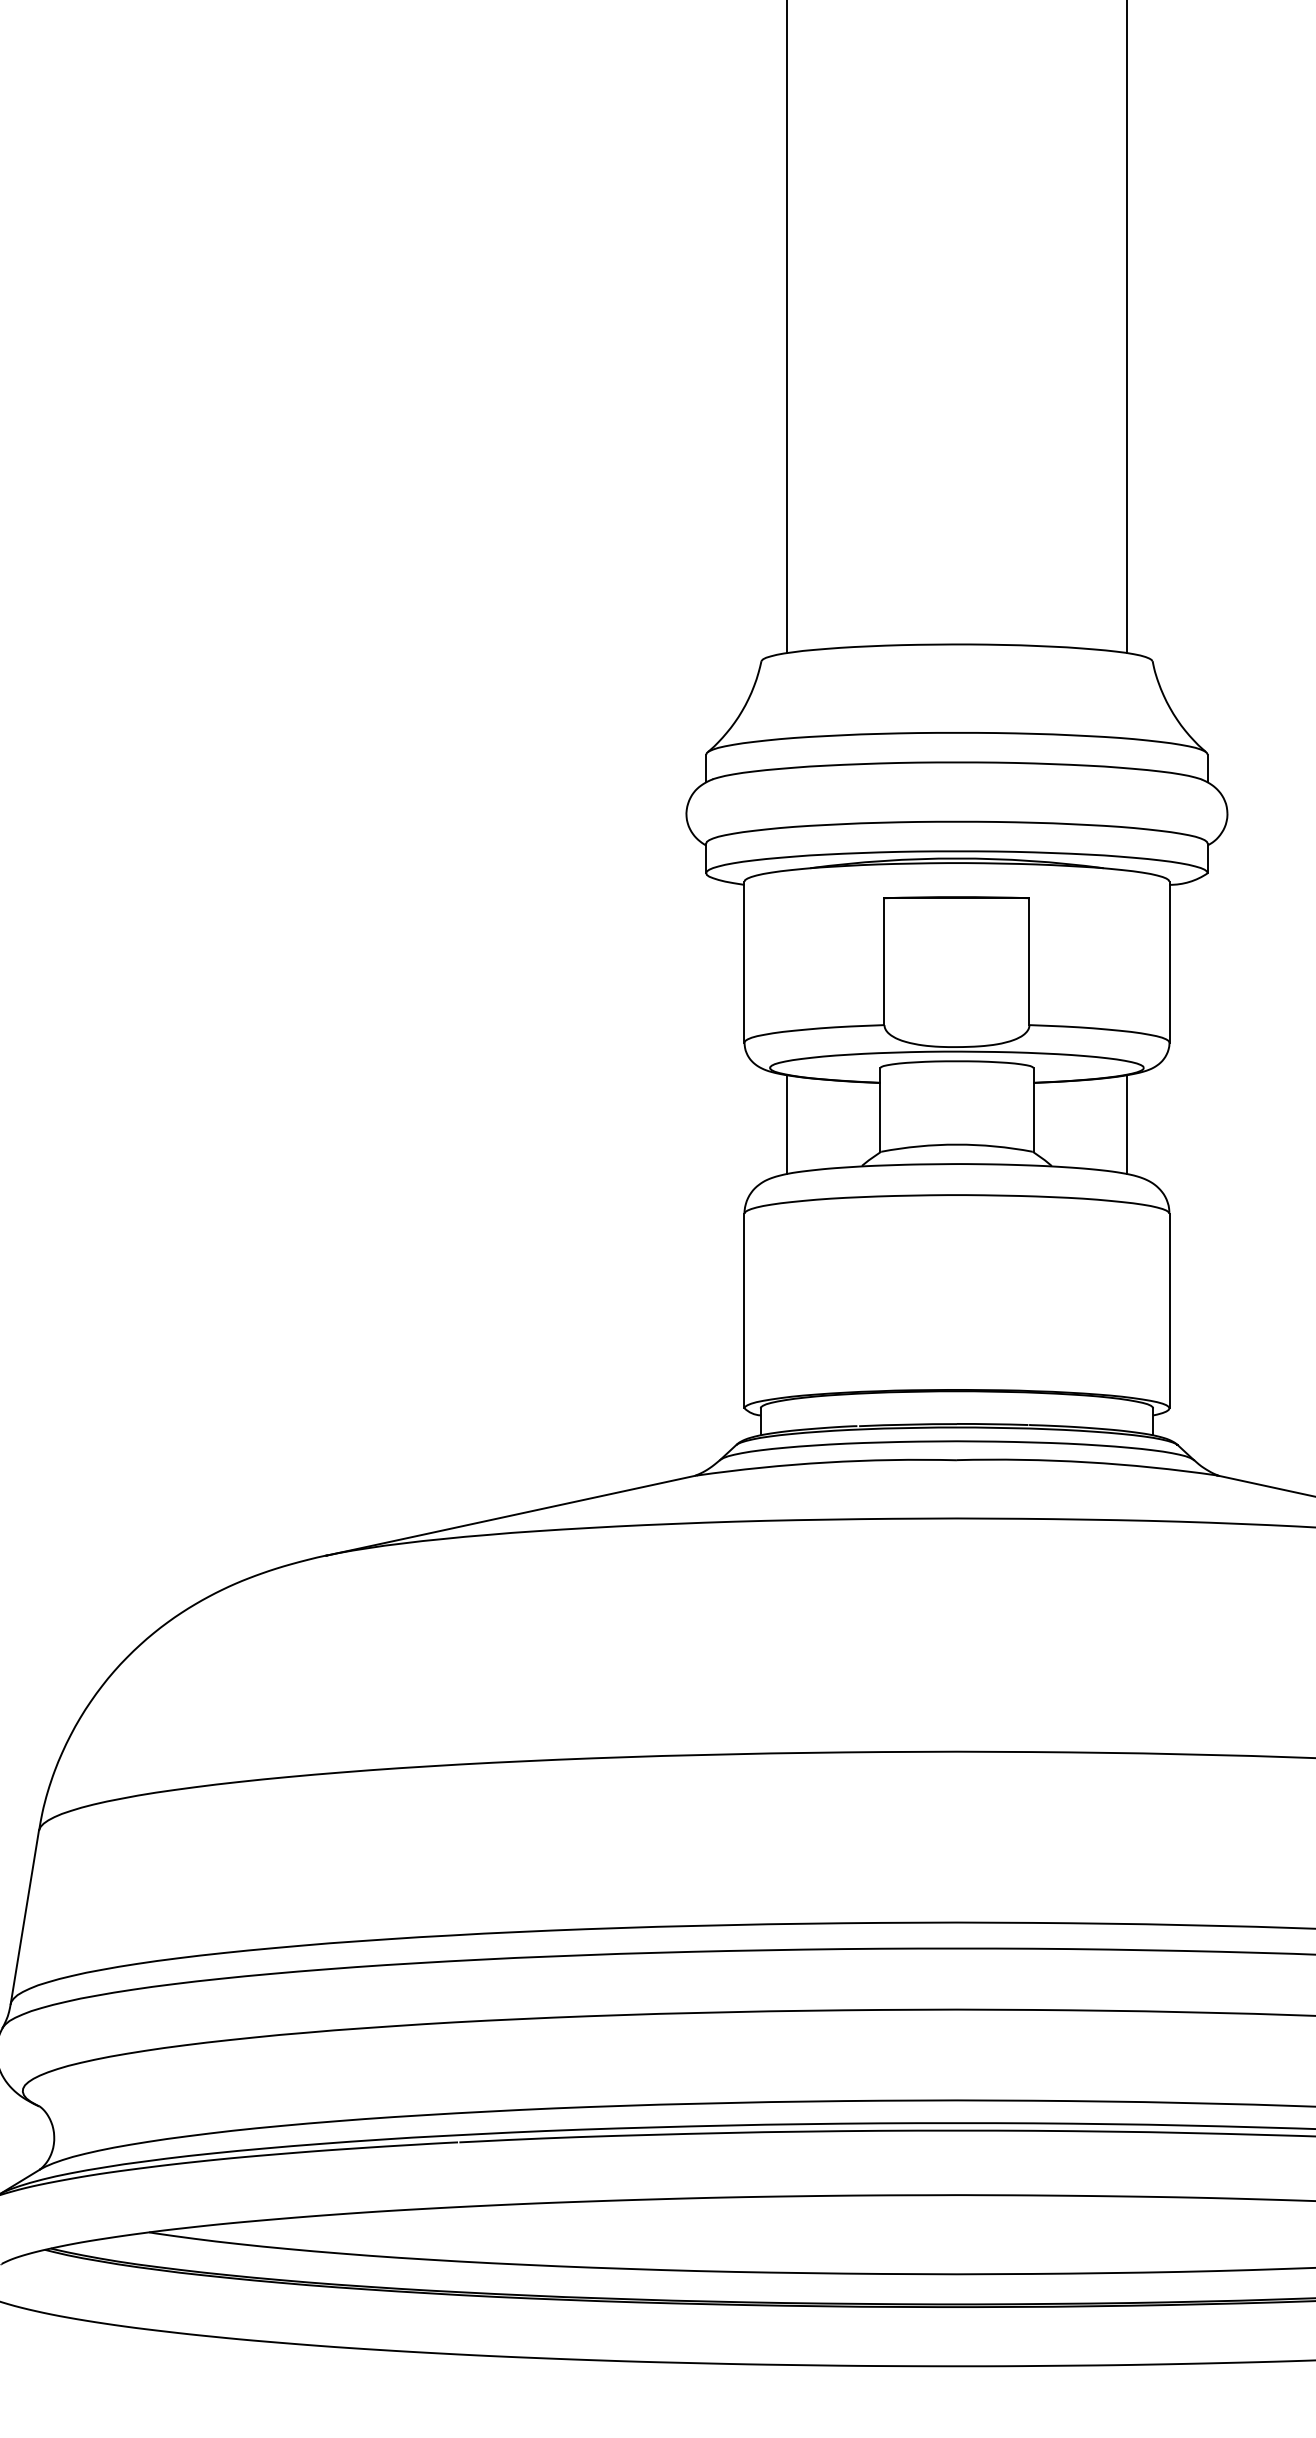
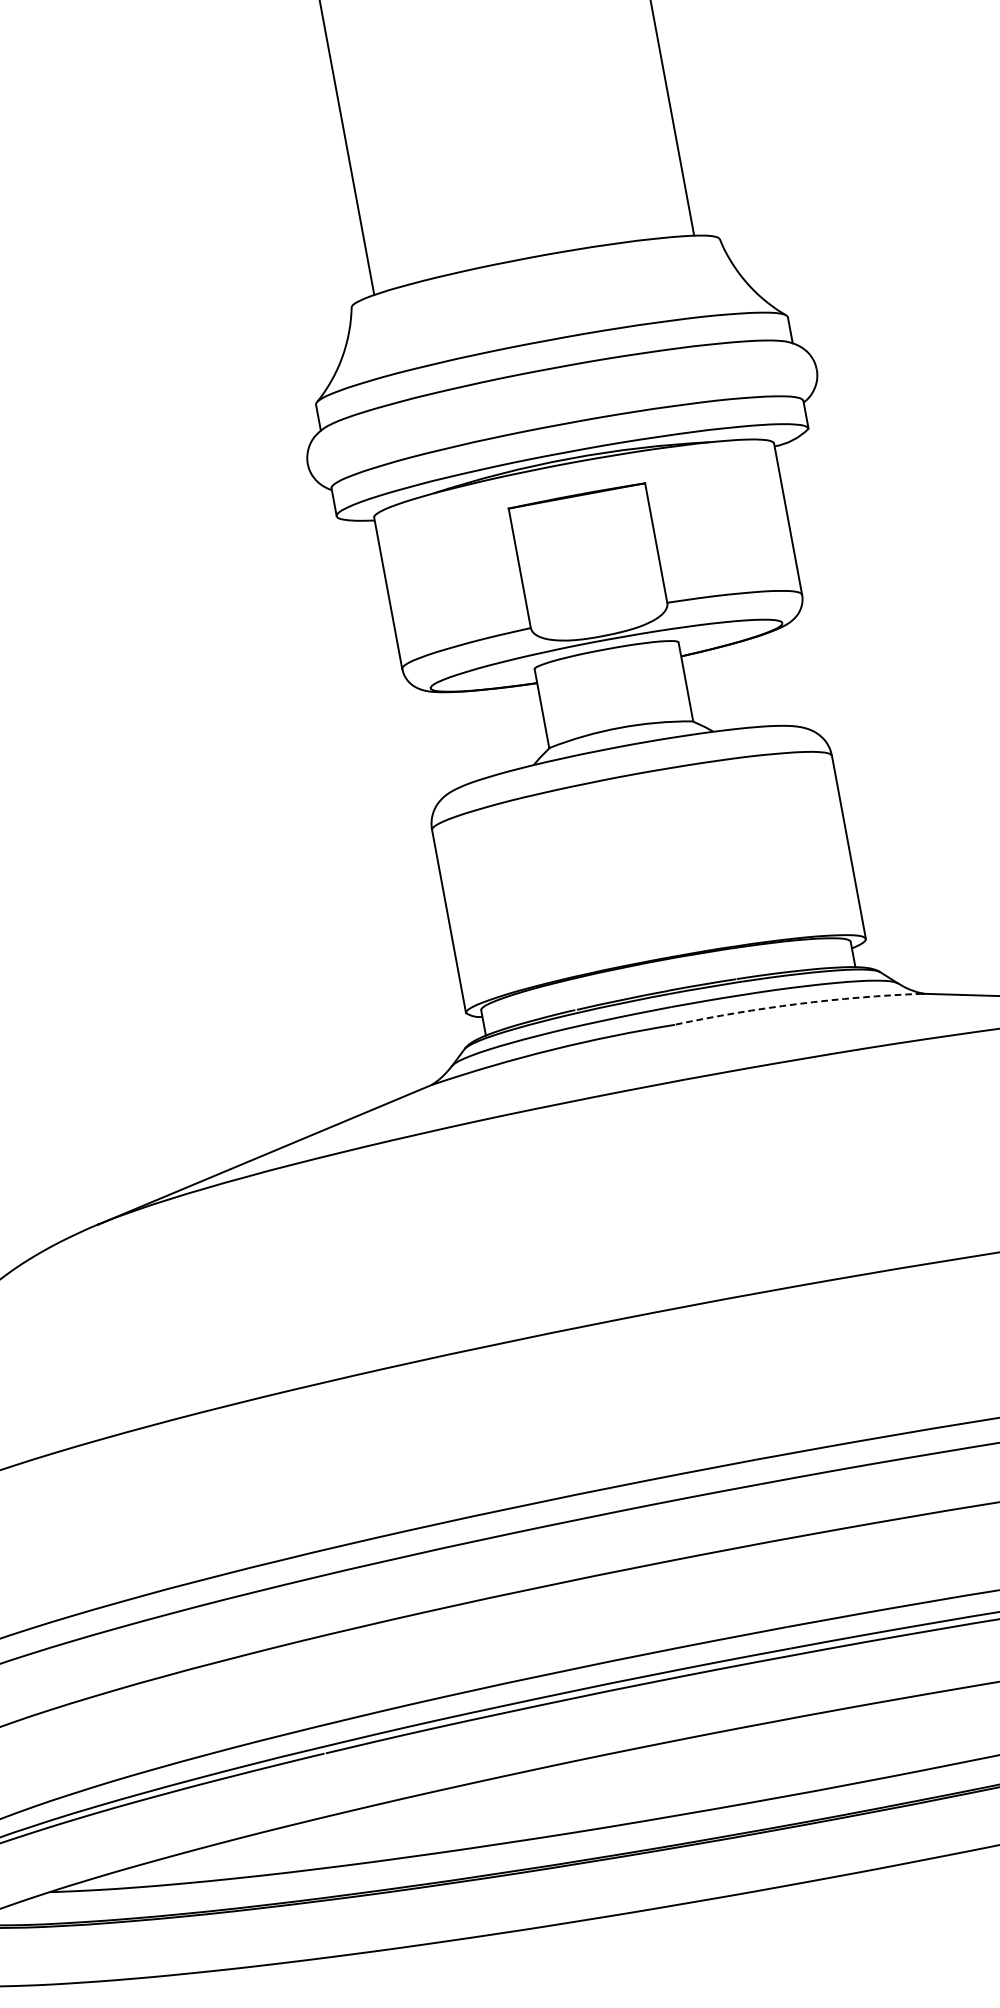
line: (786, 1124) -> (456, 738), removed
line: (1126, 1124) -> (775, 679), removed
arc: (1087, 1462) -> (798, 1004), solid -> dashed

